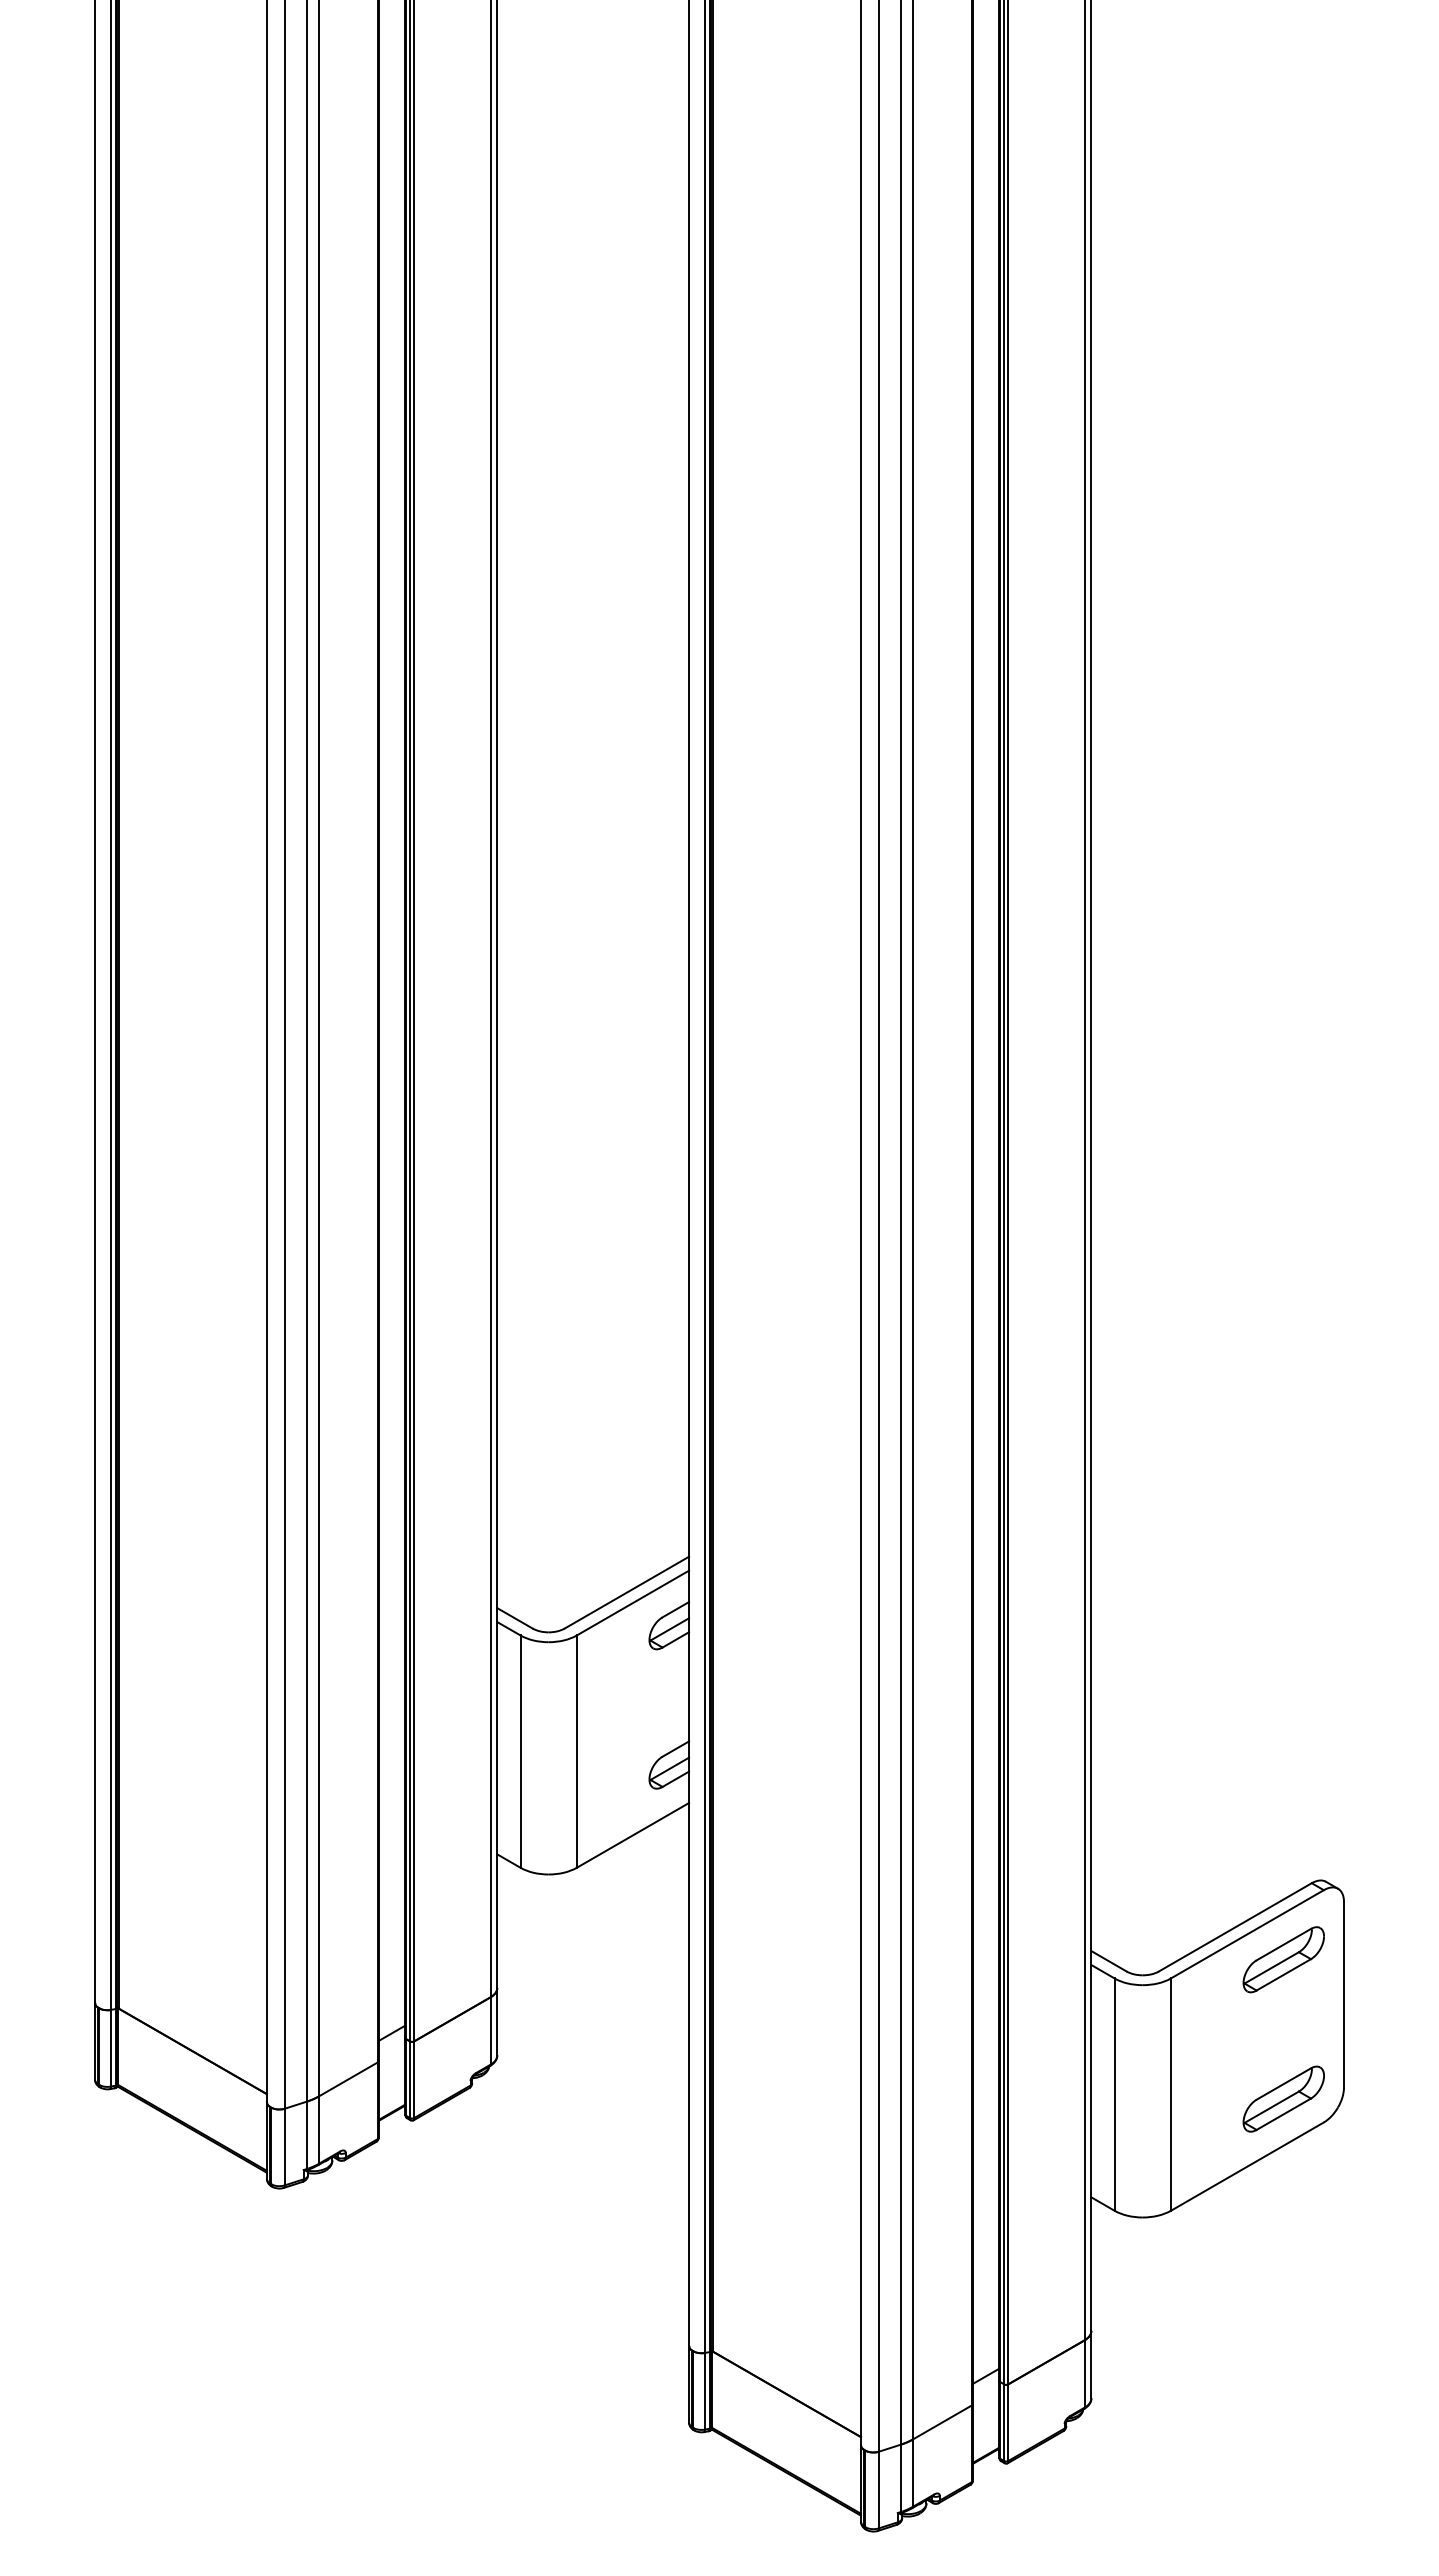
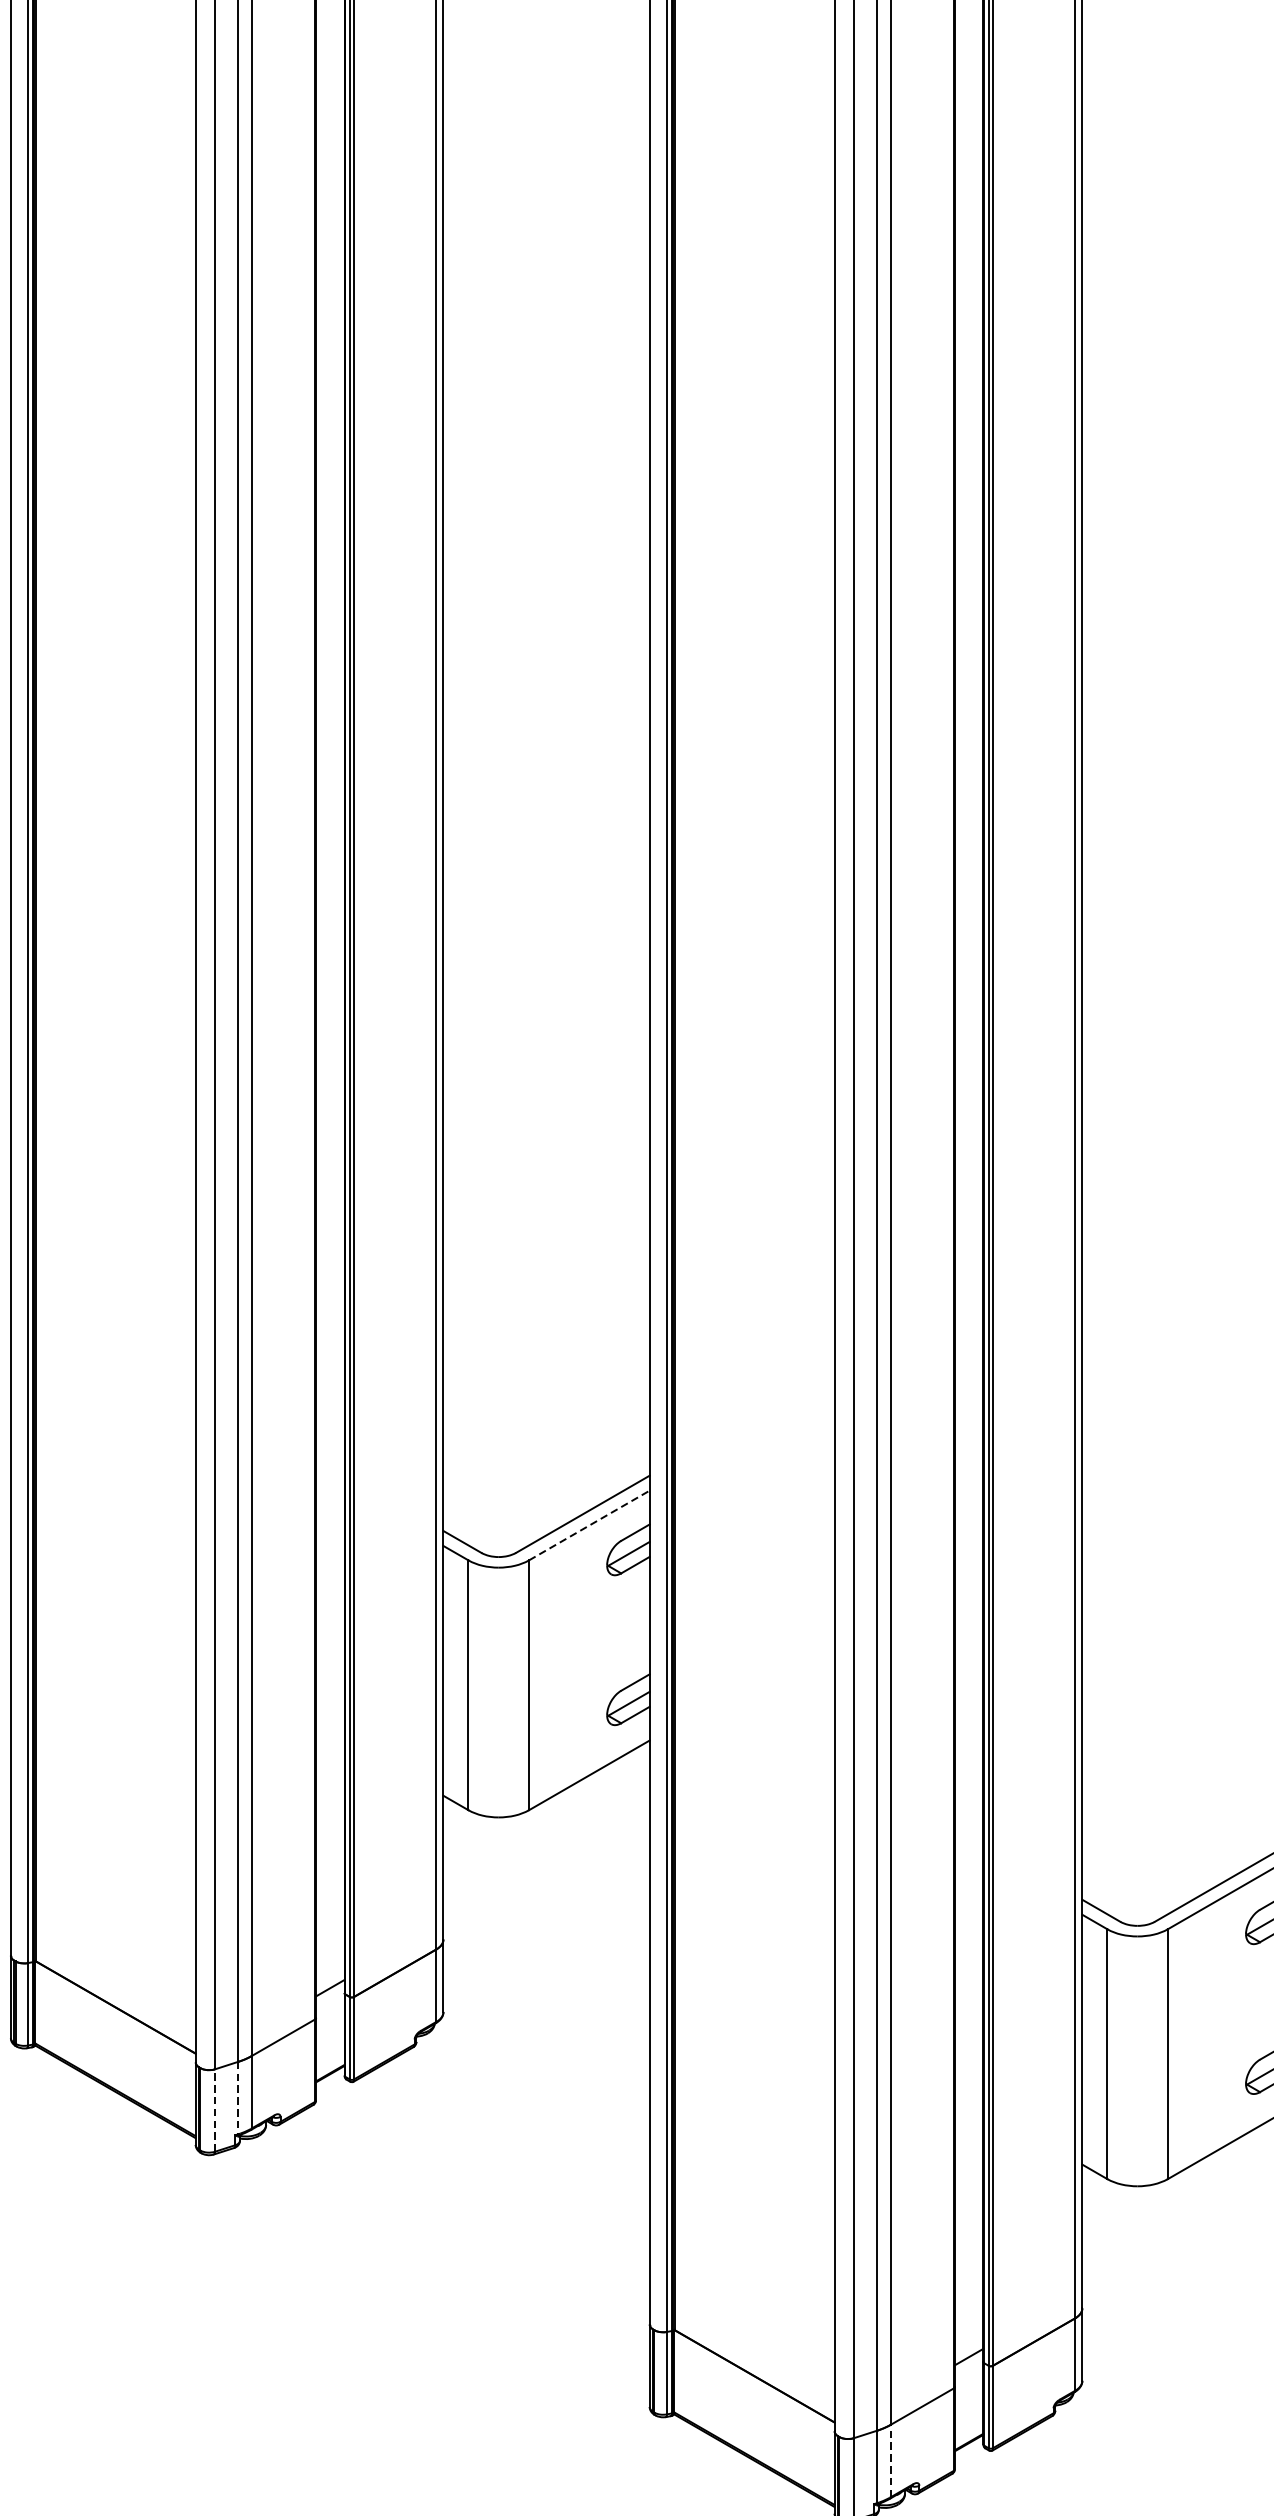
line: (632, 1603) -> (588, 1526), solid -> dashed
line: (306, 2135) -> (238, 2098), solid -> dashed
line: (284, 2146) -> (214, 2109), solid -> dashed
line: (913, 2472) -> (891, 2460), solid -> dashed

